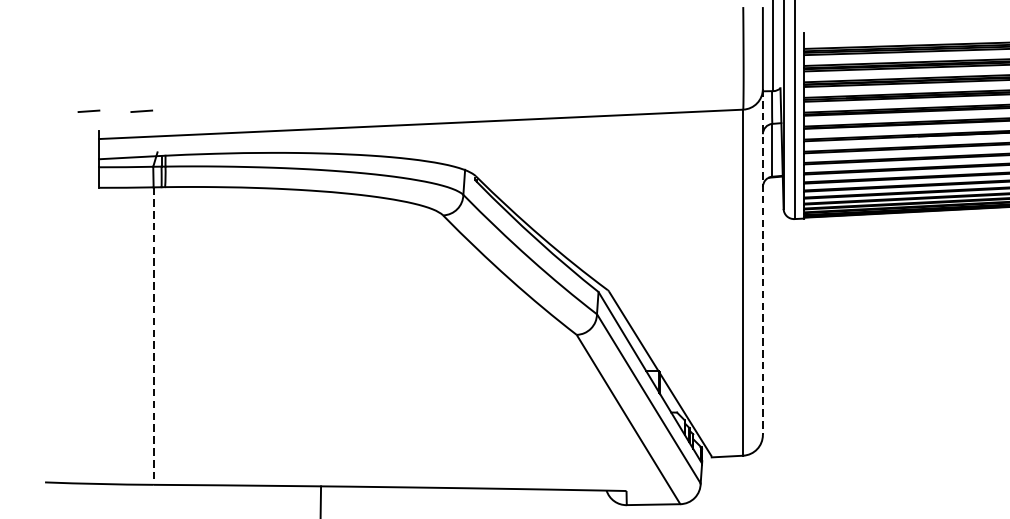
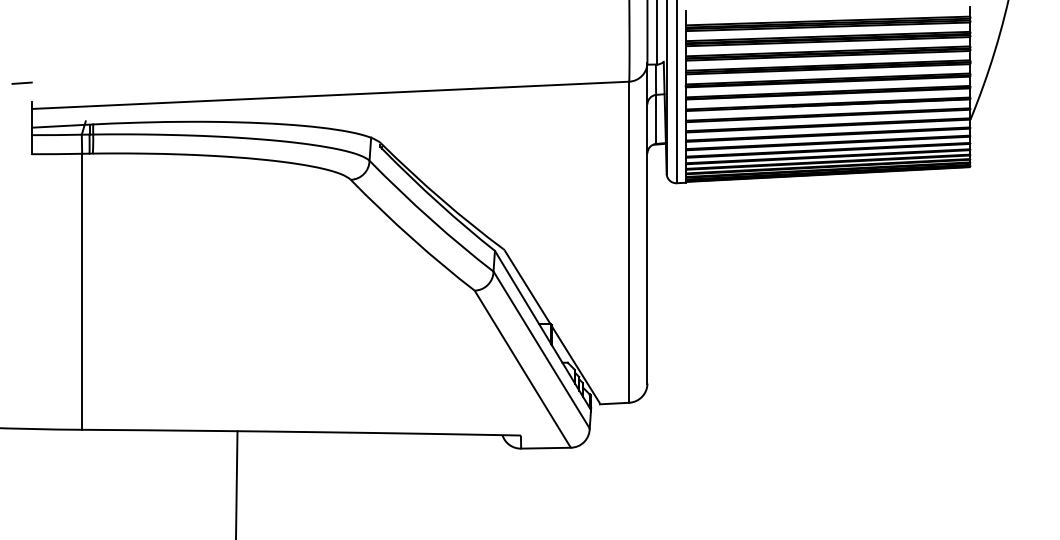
line: (141, 110) -> (70, 82), removed
line: (762, 262) -> (647, 223), dashed -> solid
line: (153, 336) -> (82, 292), dashed -> solid

